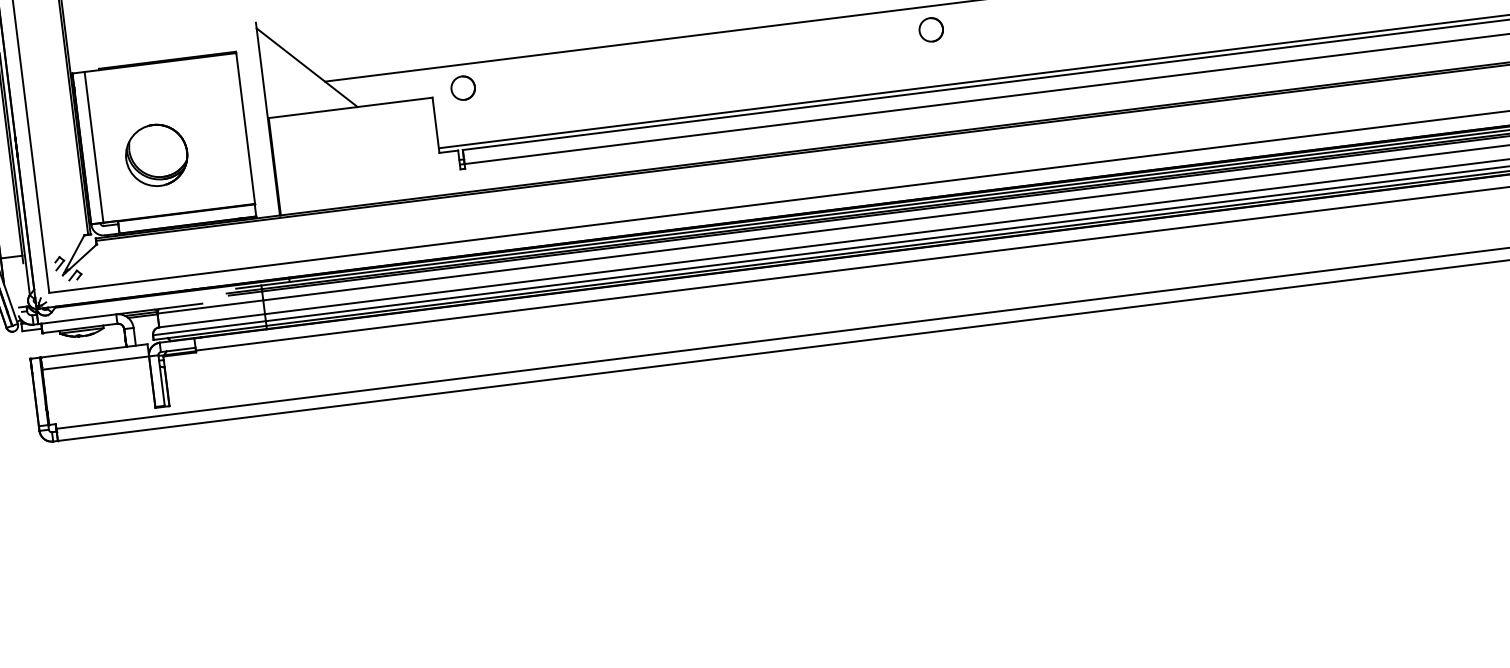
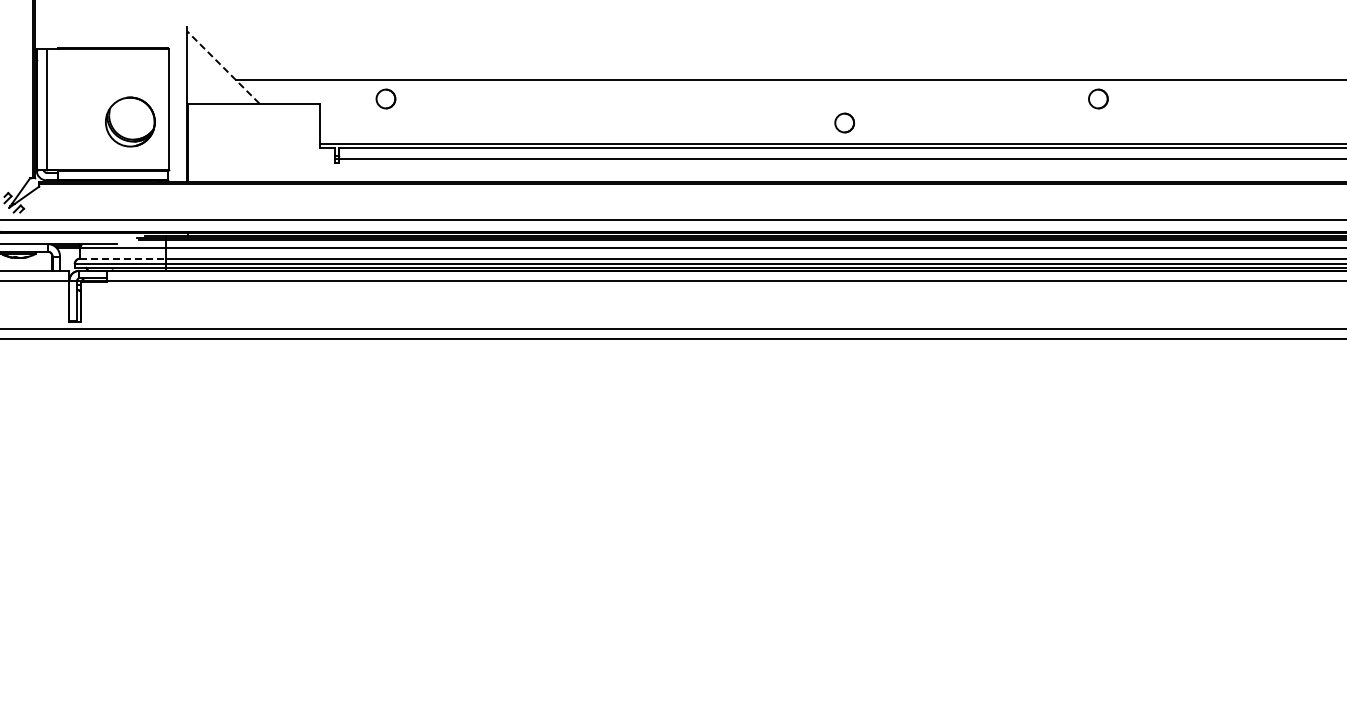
part: (930, 29) -> (844, 122), moved
line: (306, 67) -> (222, 67), solid -> dashed
part: (462, 87) -> (385, 98), moved
part: (156, 154) -> (130, 121), moved
line: (211, 320) -> (122, 258), solid -> dashed

